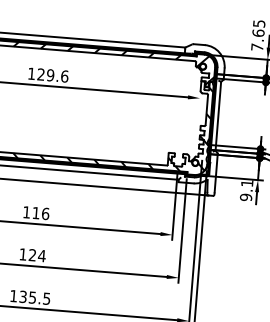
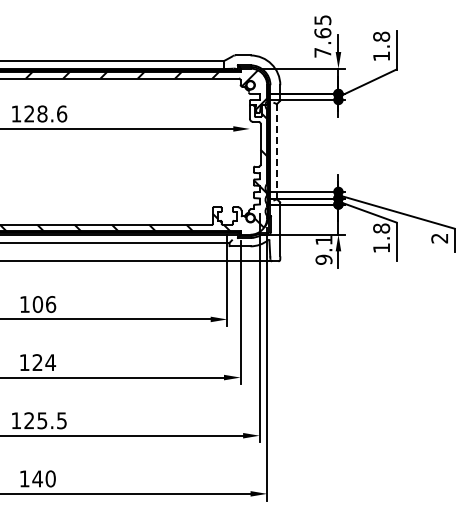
text: (50, 75) -> (42, 113), 129.6 -> 128.6
line: (218, 116) -> (277, 151), solid -> dashed
text: (35, 213) -> (37, 304), 116 -> 106
text: (23, 296) -> (29, 420), 135.5 -> 125.5

